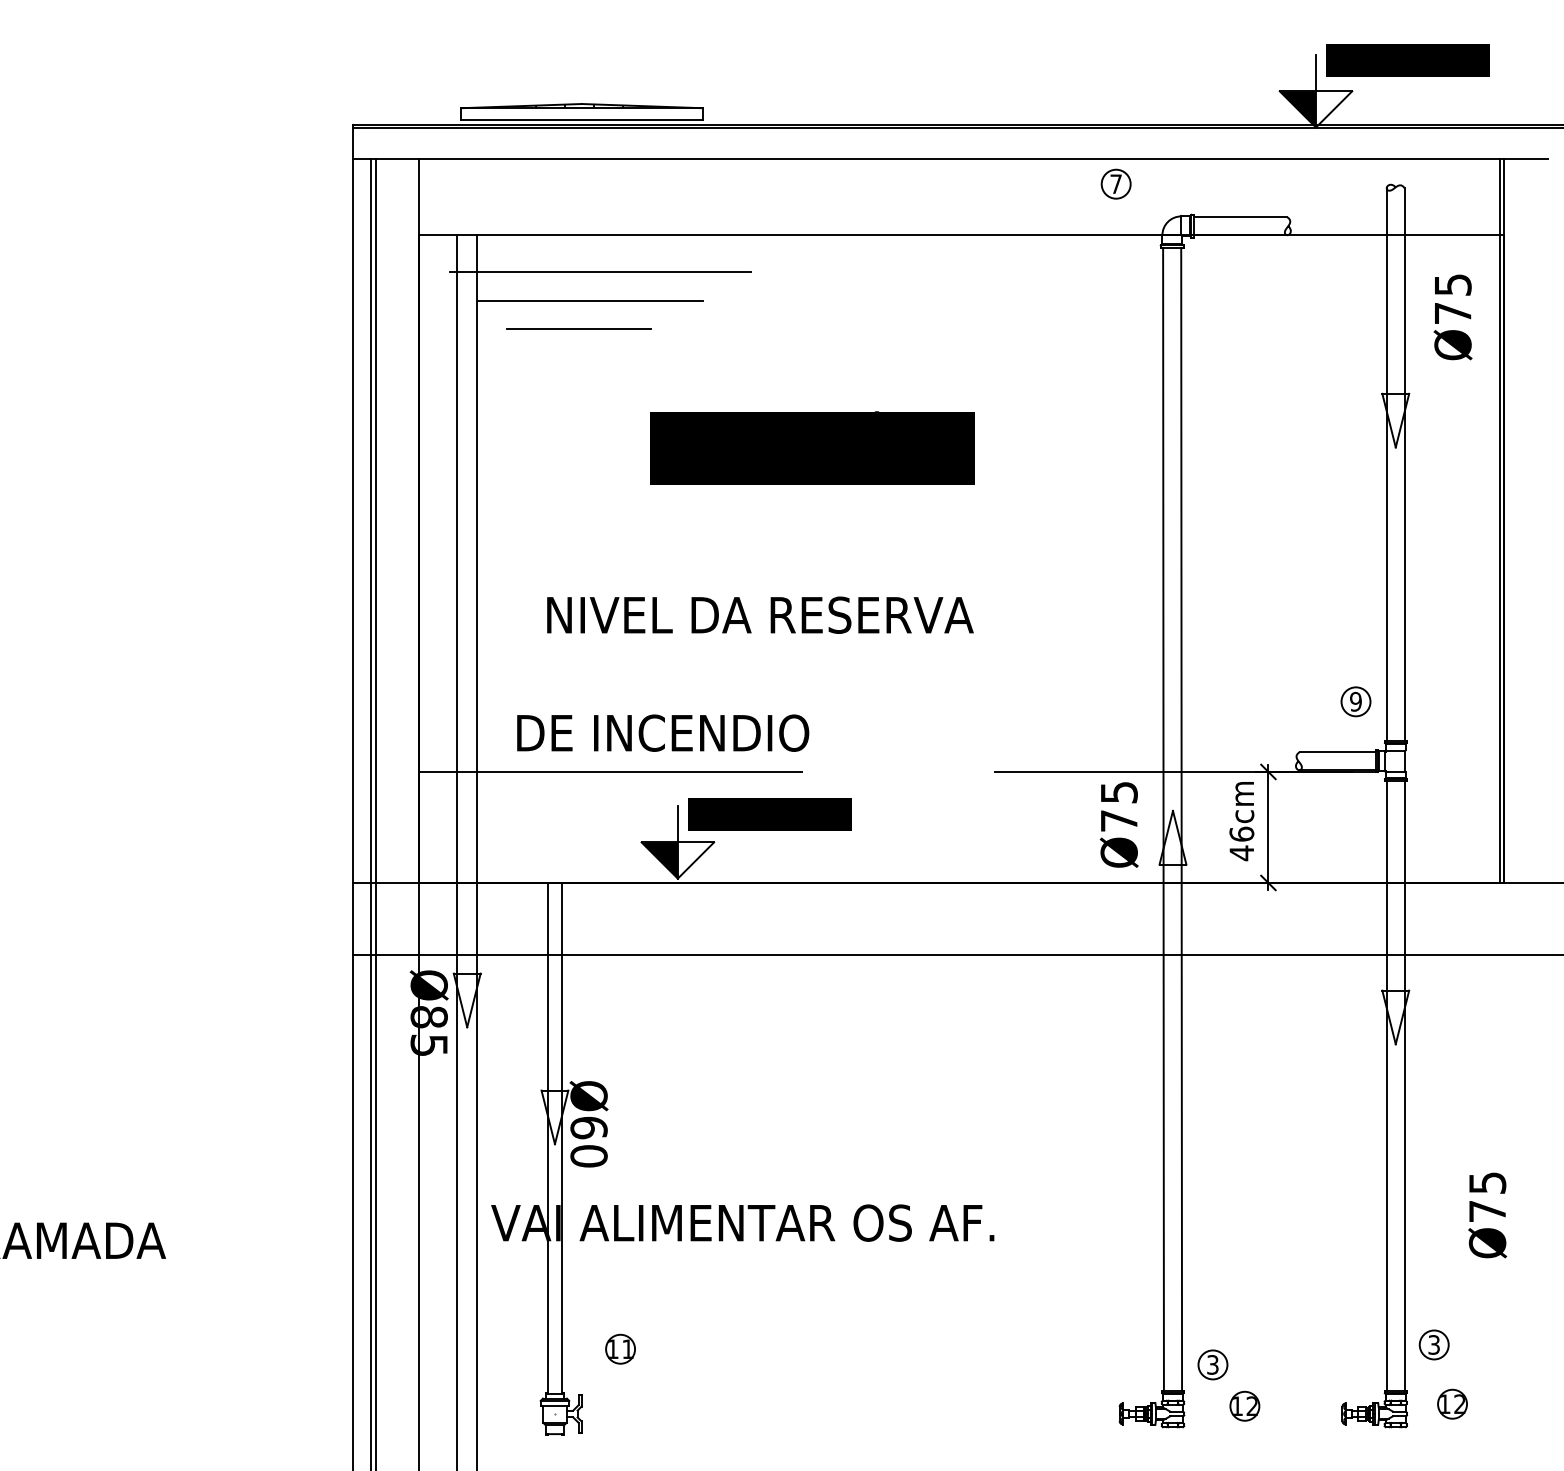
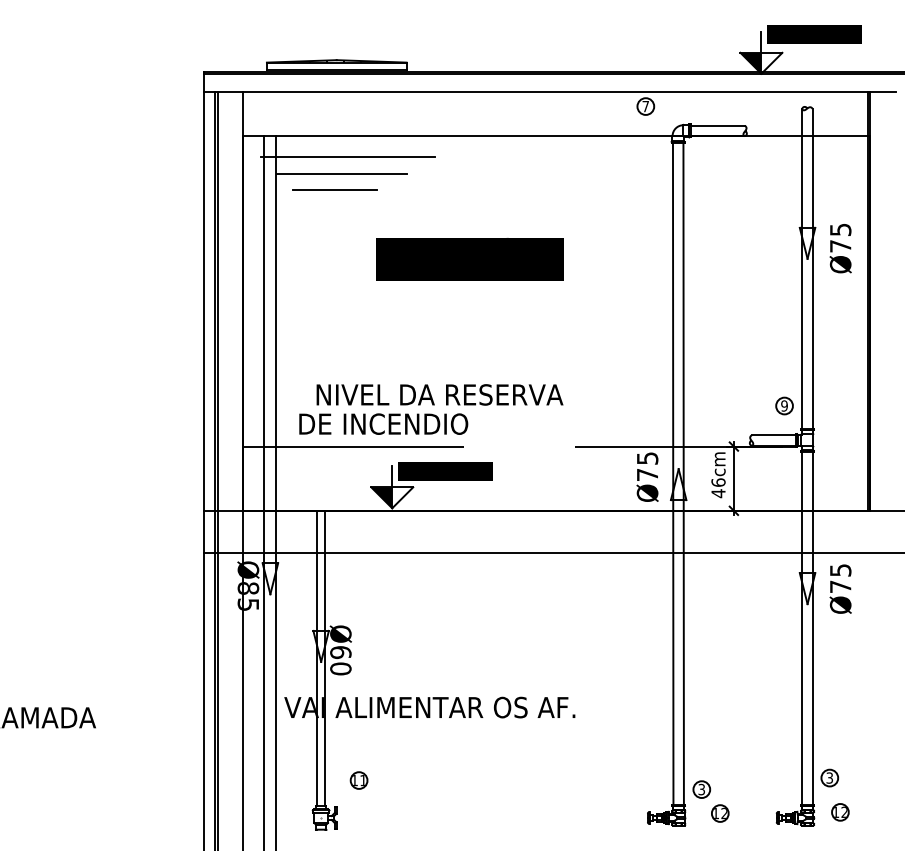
text: (1452, 317) -> (840, 248), moved
text: (759, 614) -> (439, 394), moved
text: (1487, 1214) -> (840, 588), moved

